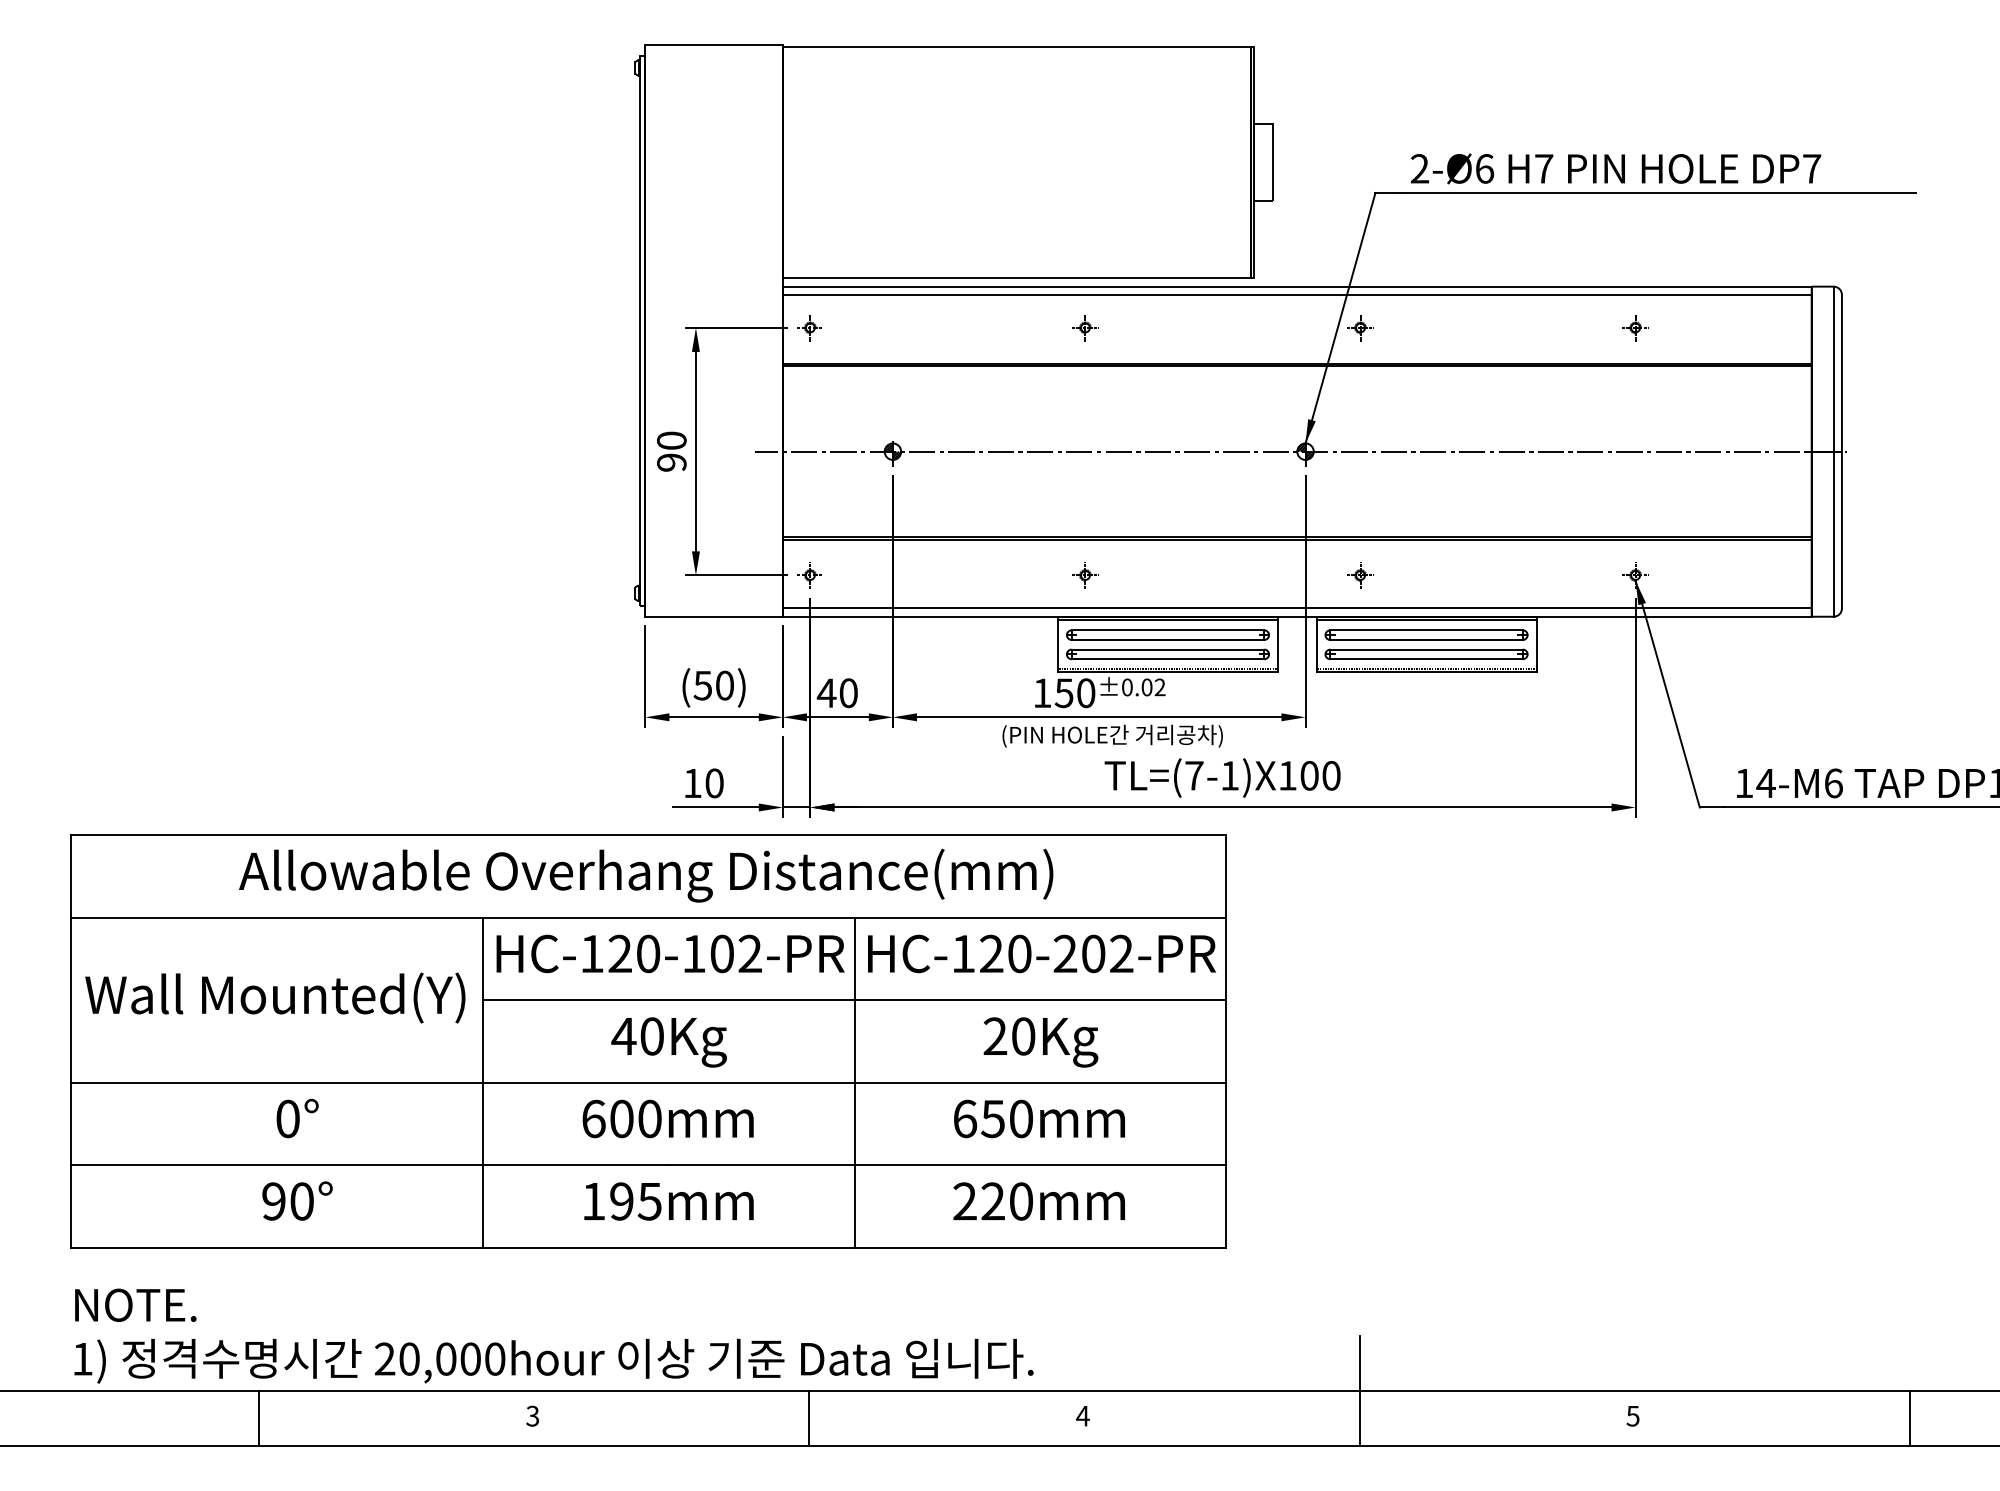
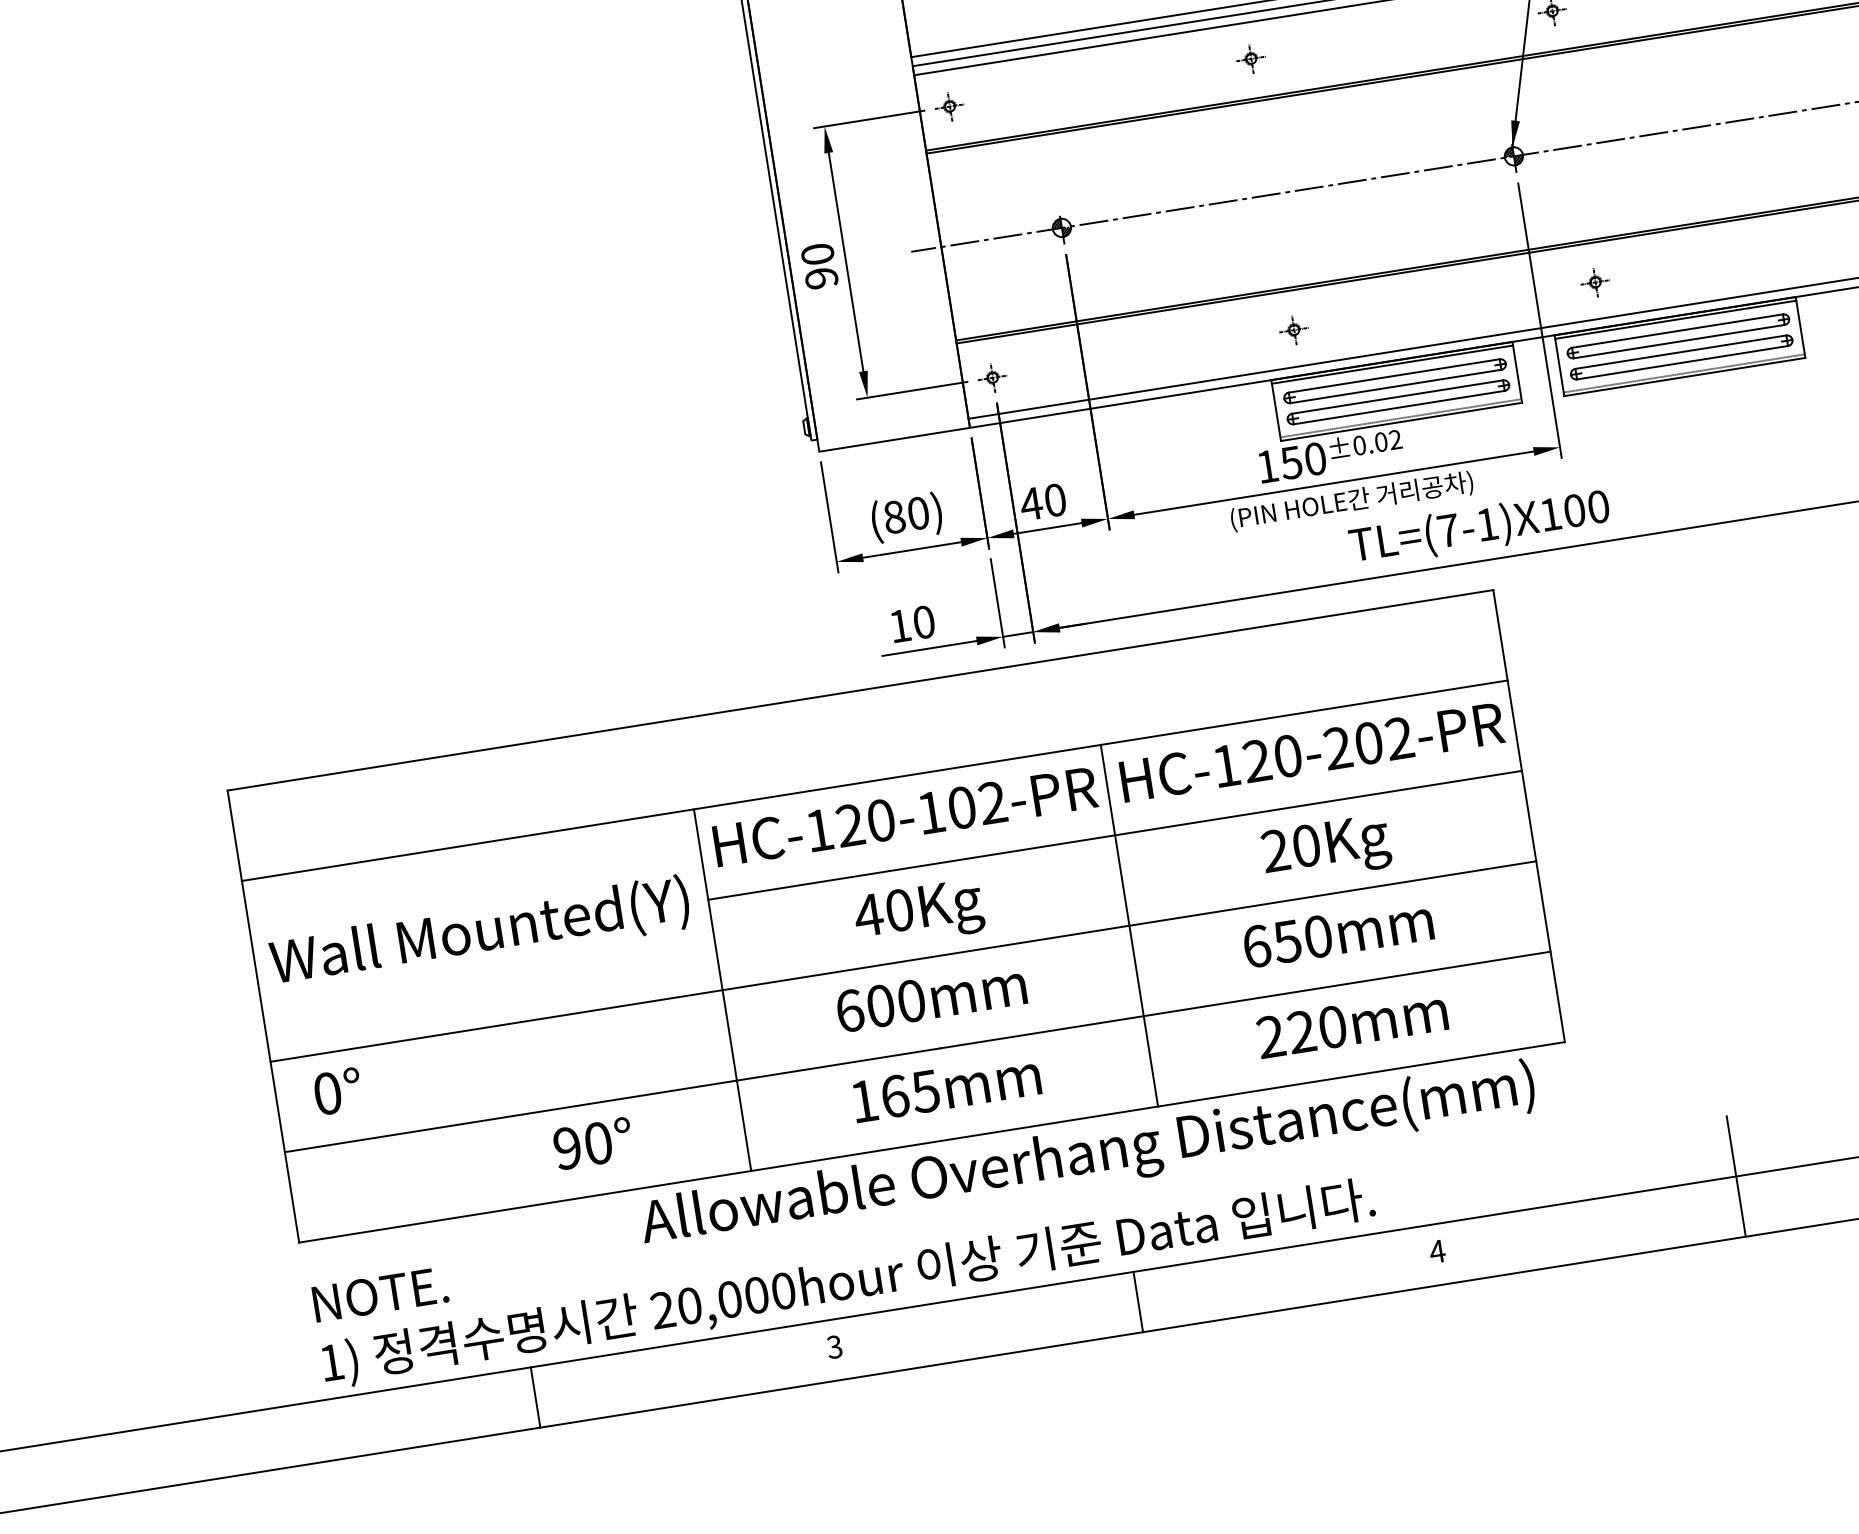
text: (702, 685) -> (893, 517), (50) -> (80)
text: (646, 875) -> (1088, 1156), moved
text: (297, 1118) -> (337, 1091), moved
text: (297, 1200) -> (593, 1143), moved
text: (621, 1201) -> (894, 1096), 195mm -> 165mm

